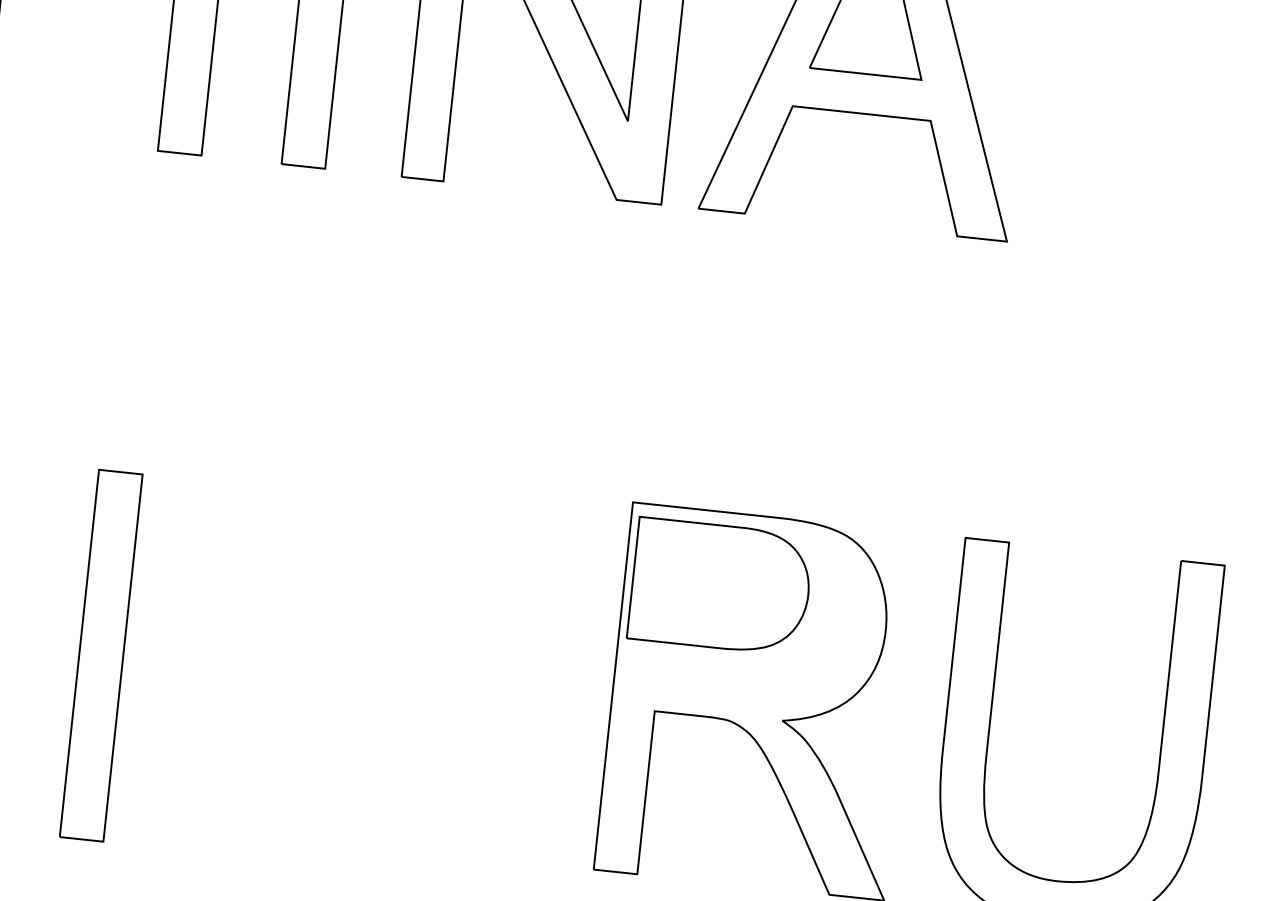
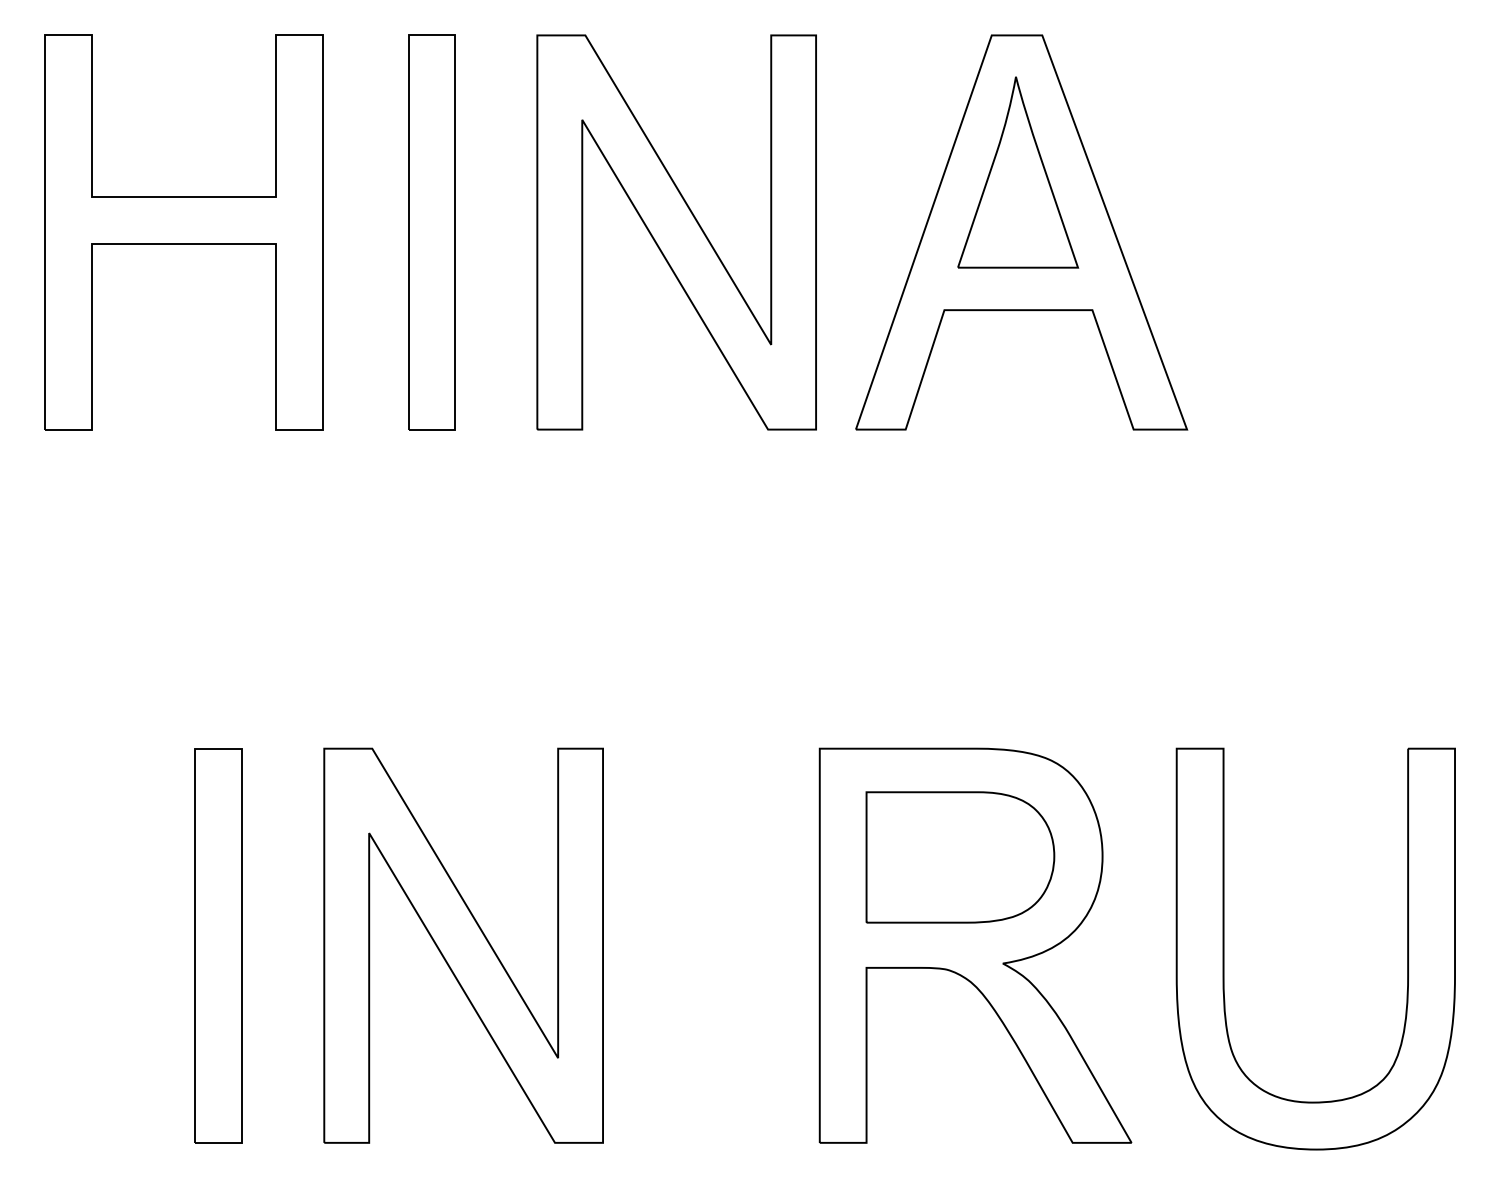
part: (720, 586) -> (960, 857), moved
part: (281, 650) -> (463, 945), added
part: (100, 655) -> (218, 945), moved

